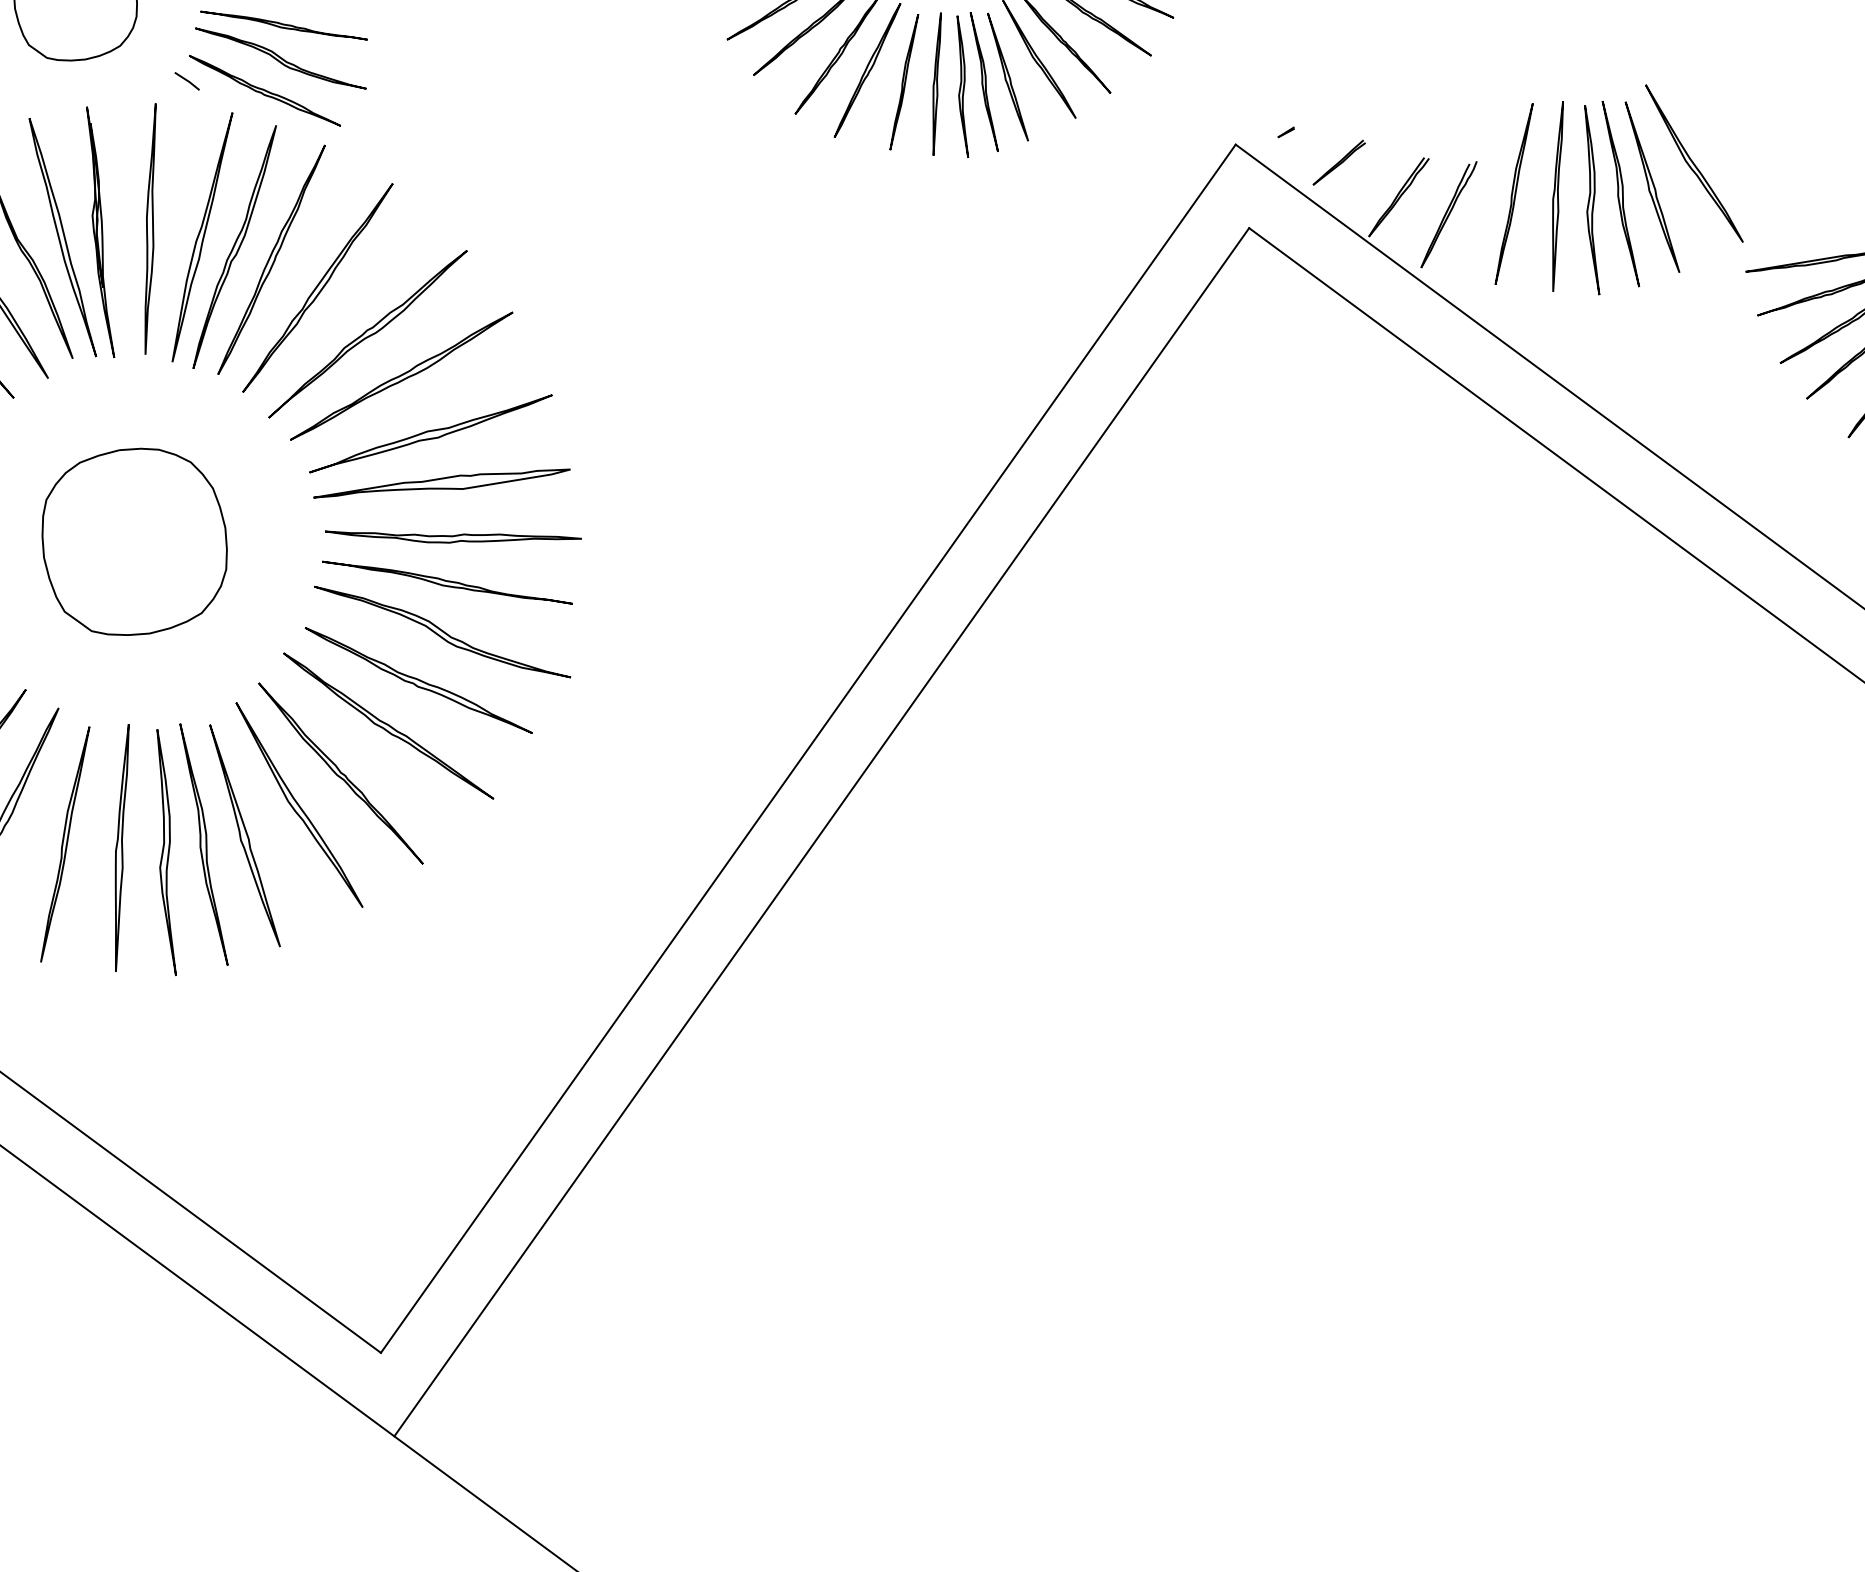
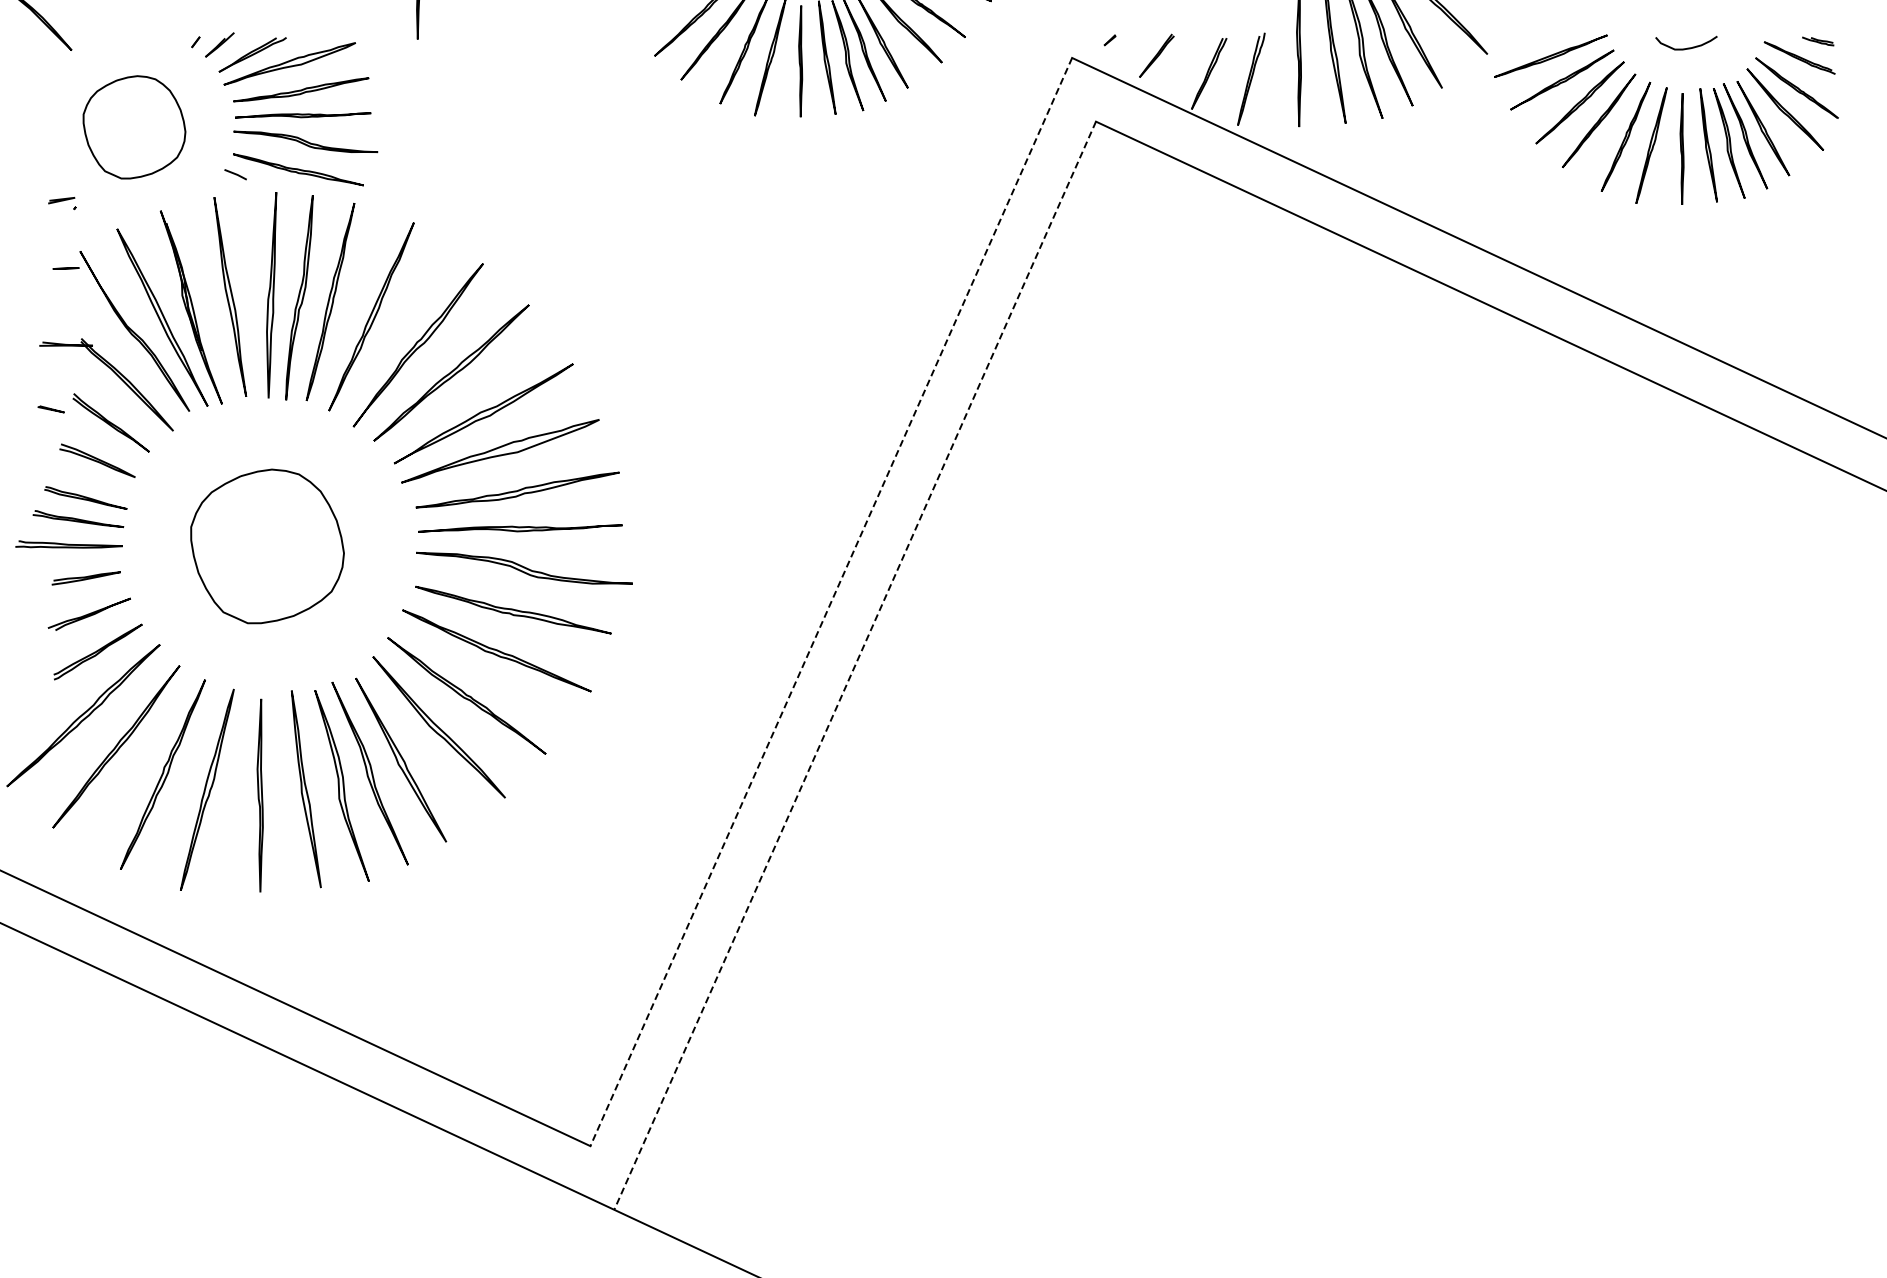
line: (808, 749) -> (831, 602), solid -> dashed
line: (820, 833) -> (854, 666), solid -> dashed

